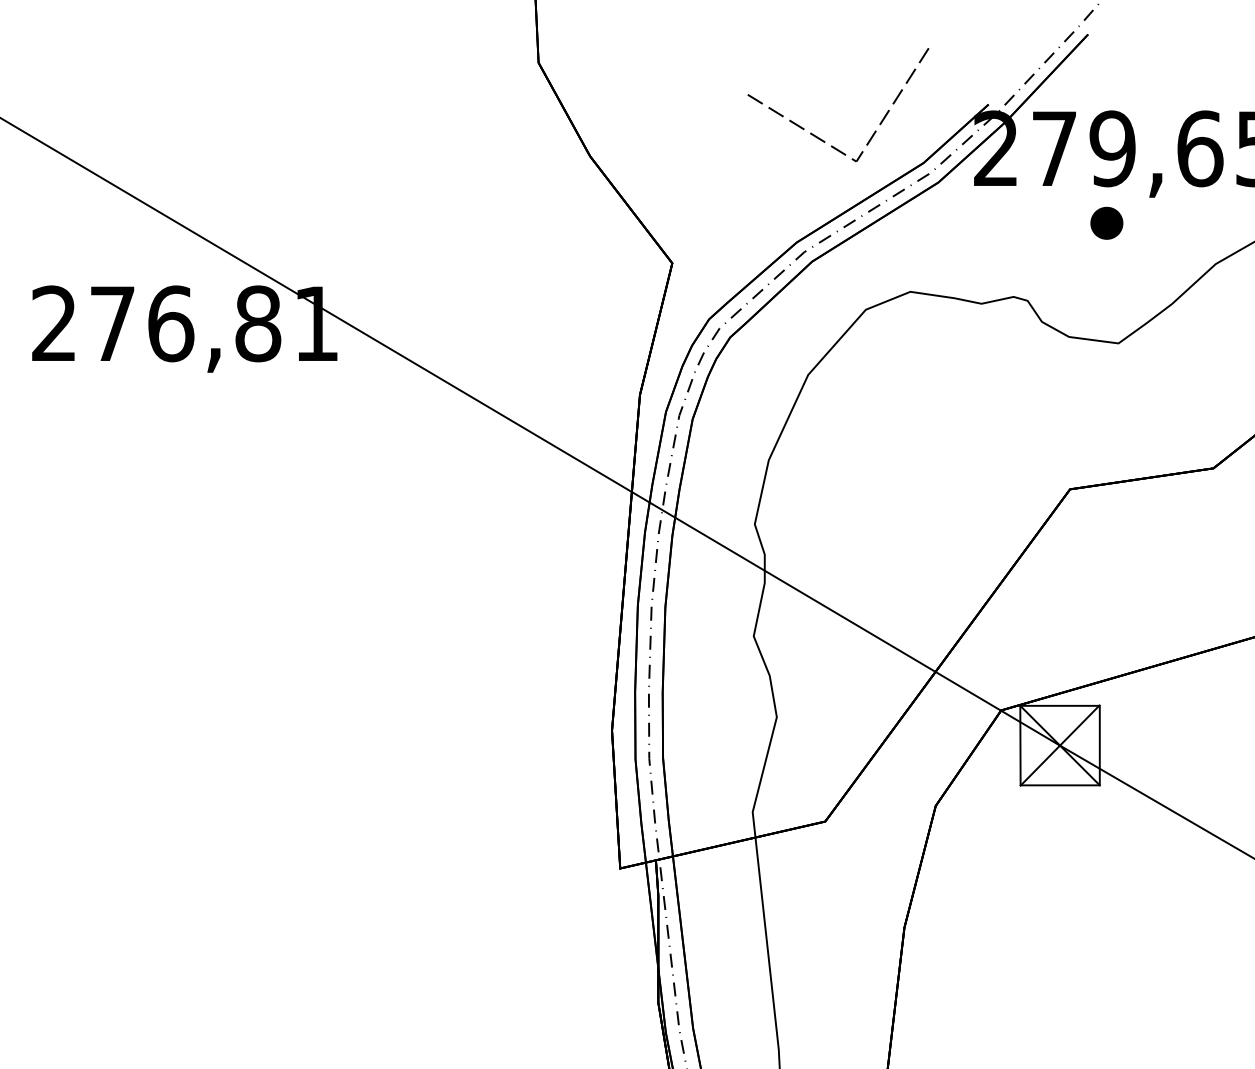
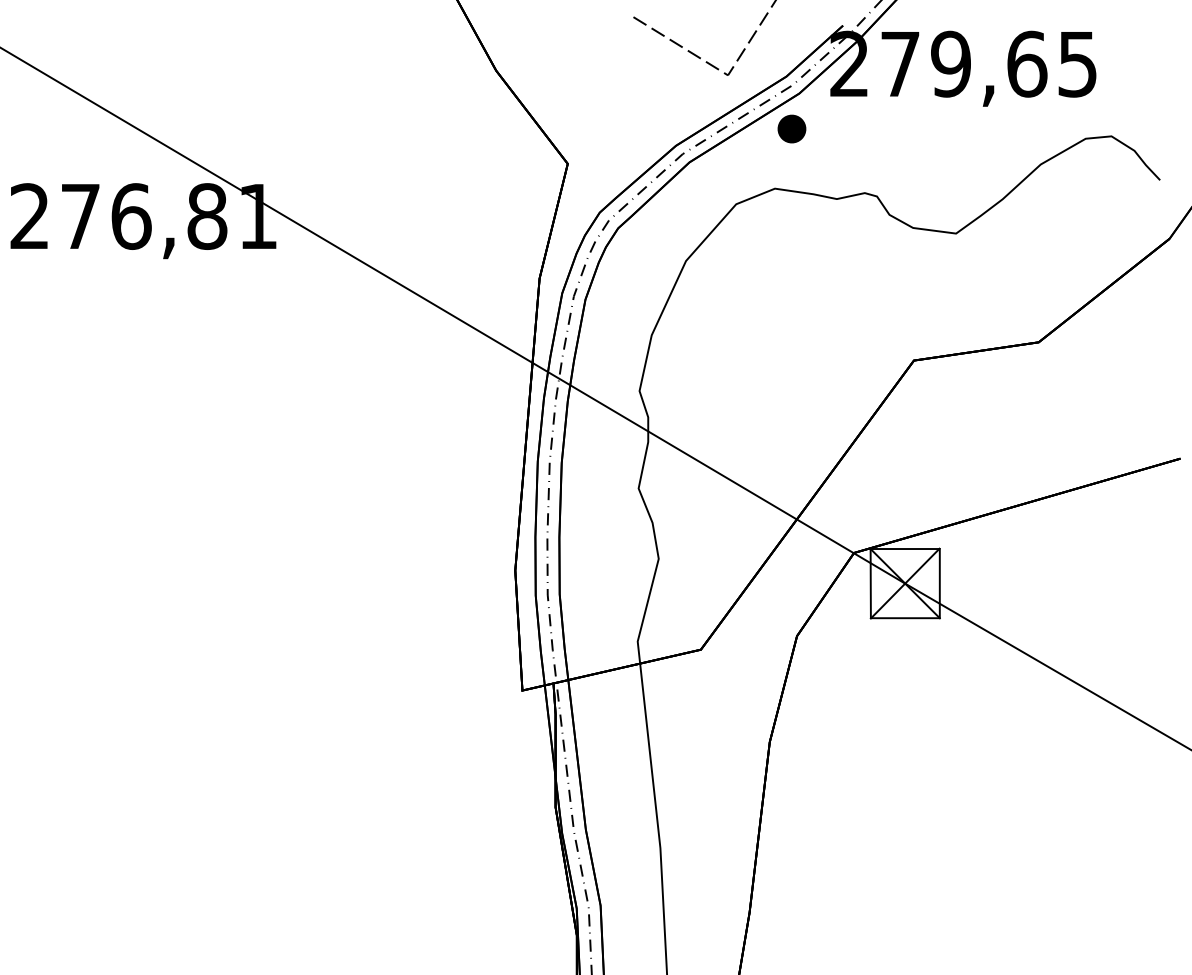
part: (1106, 222) -> (791, 128), moved

